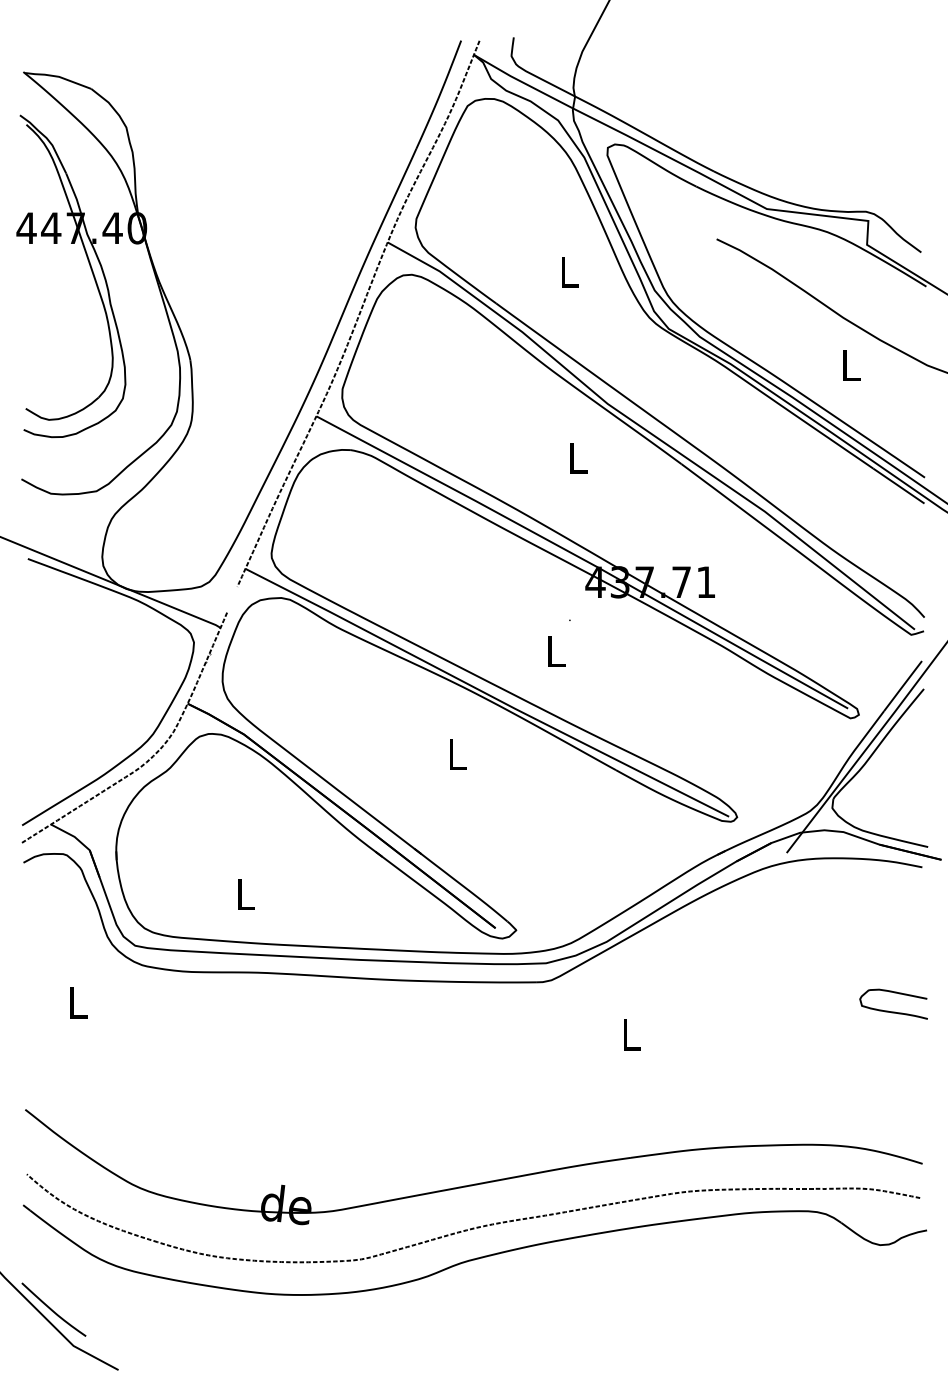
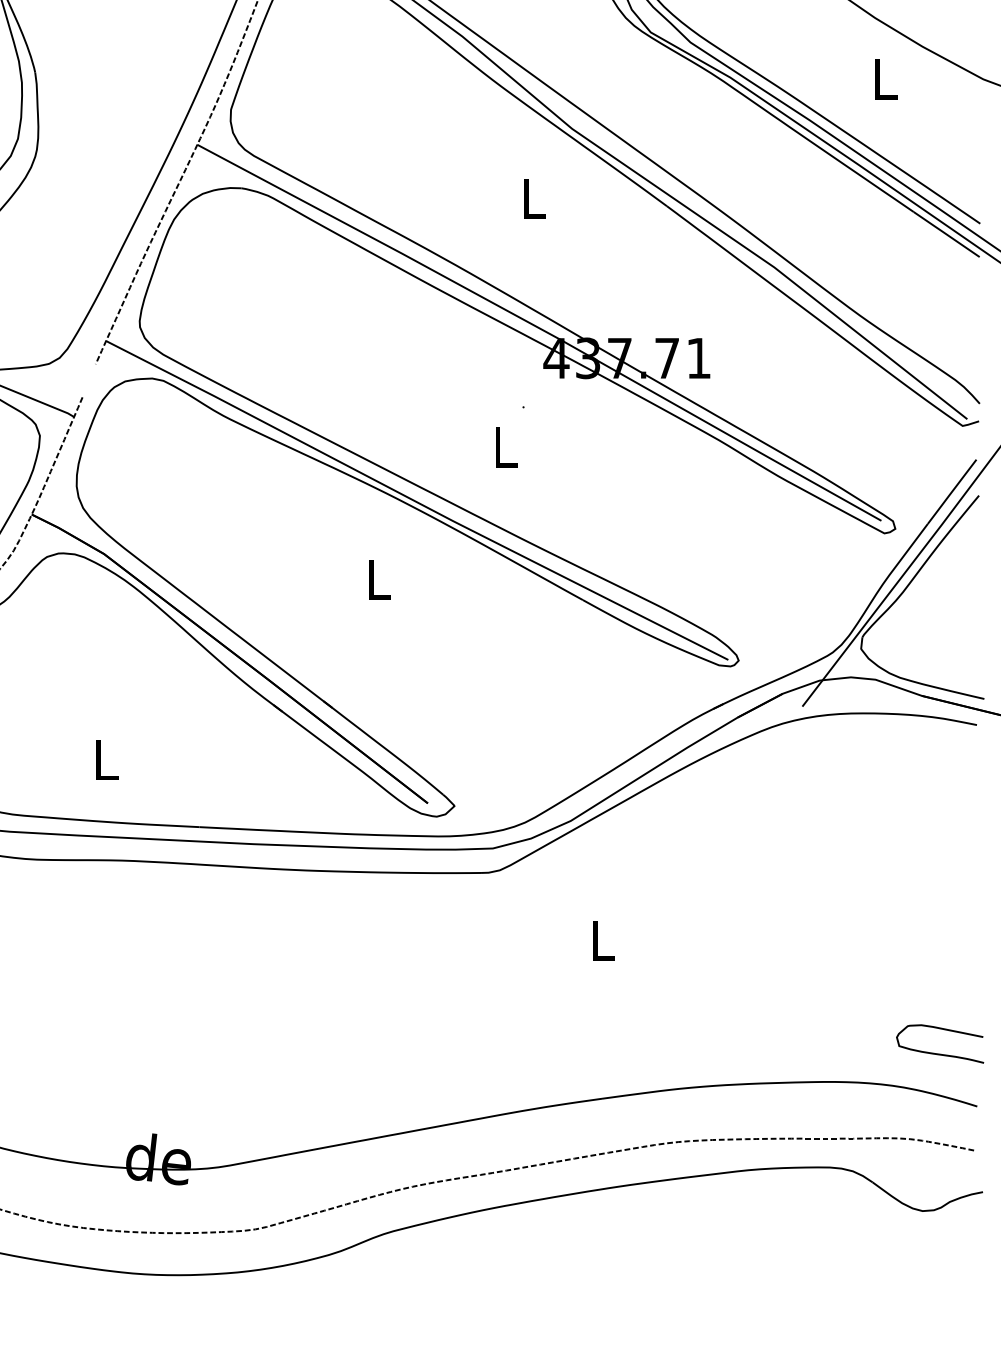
curve: (893, 1011) -> (939, 1053), moved

